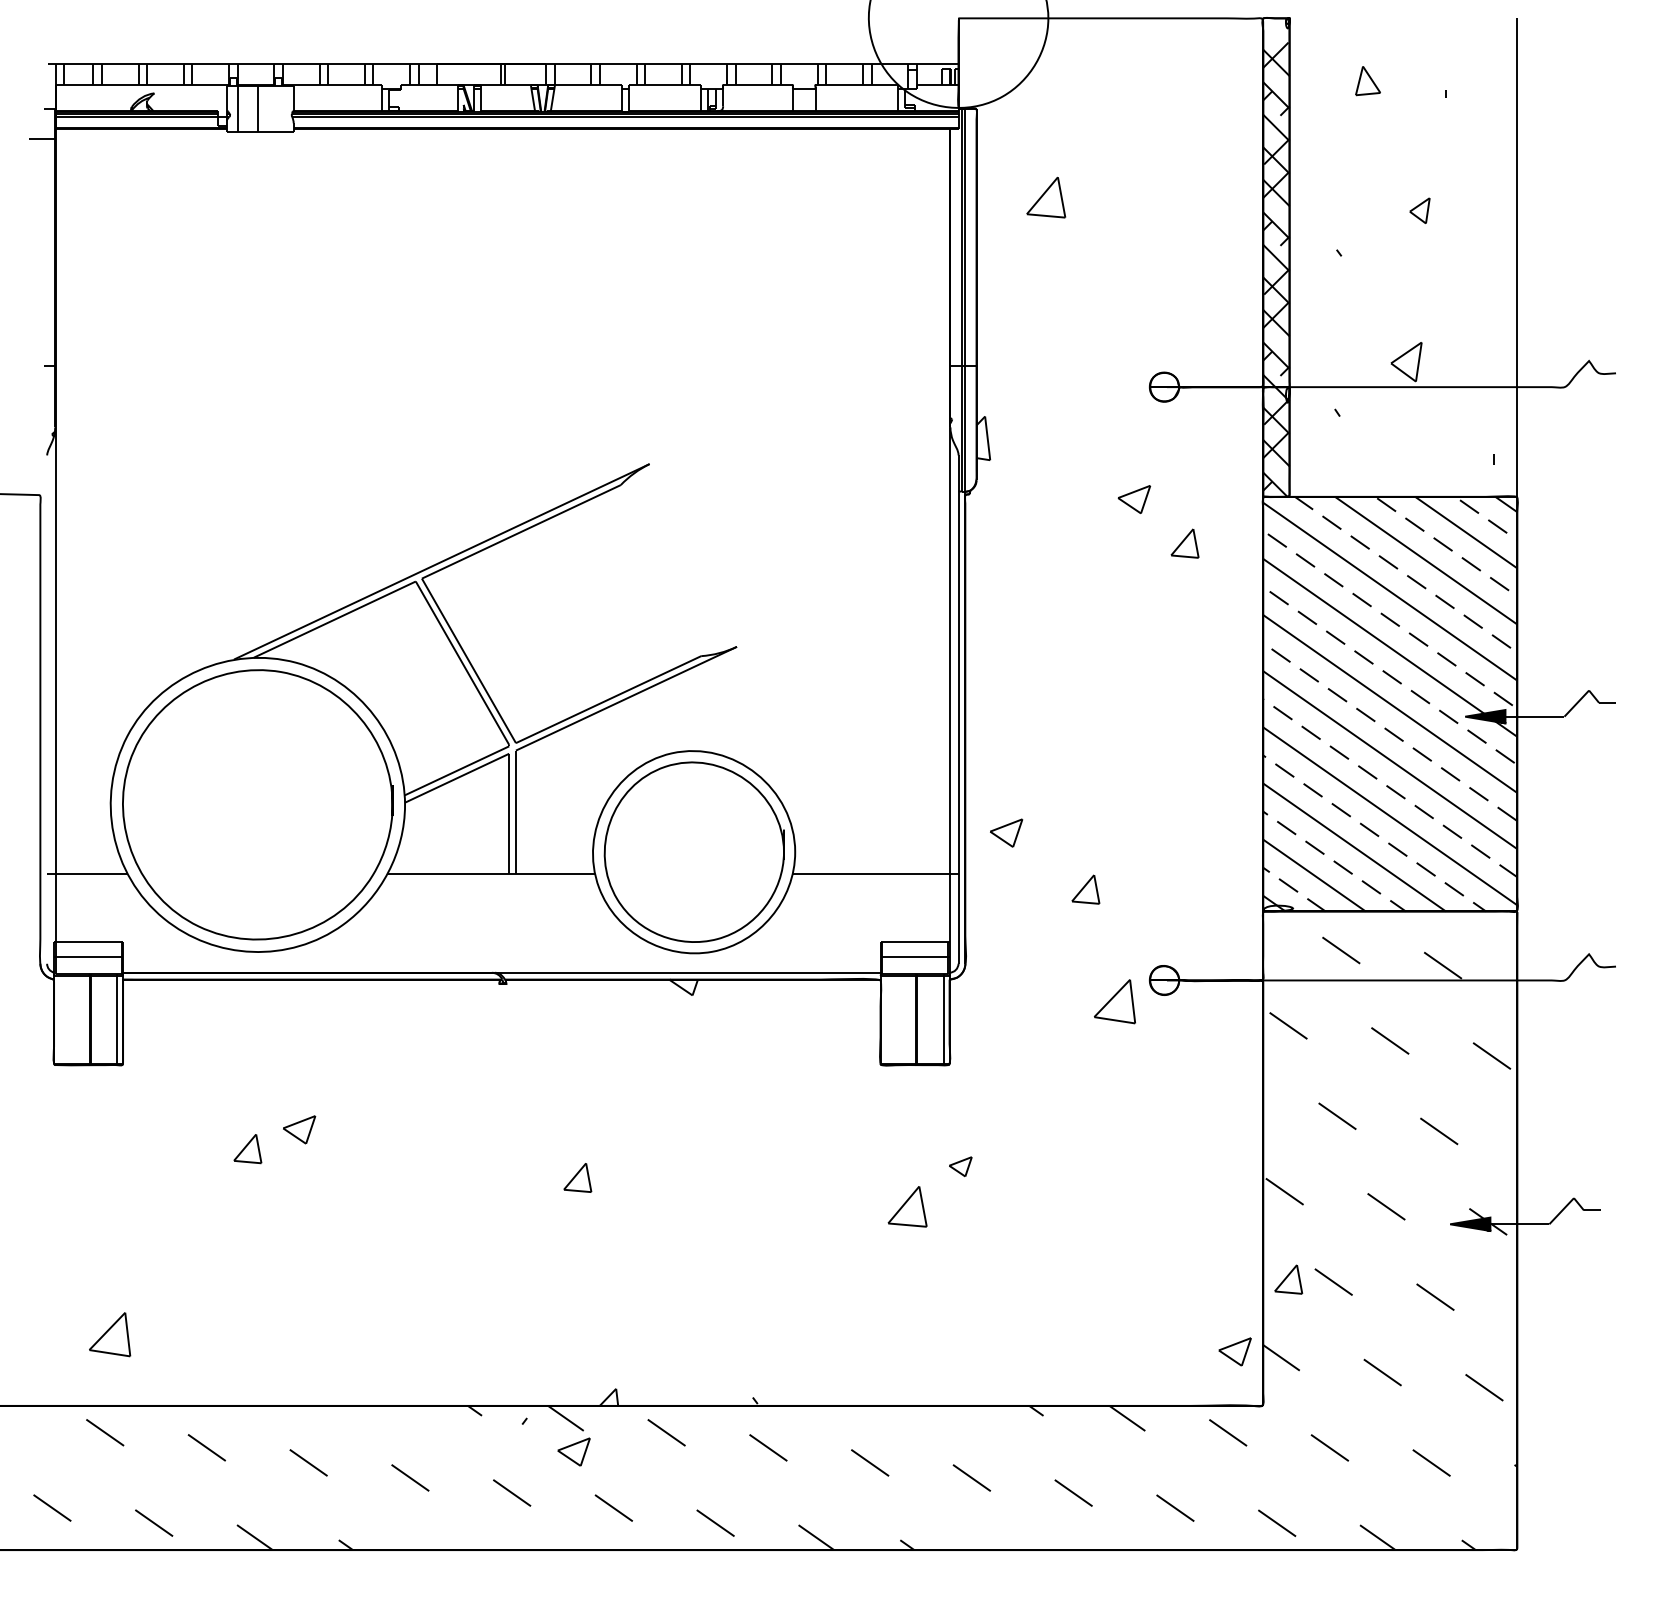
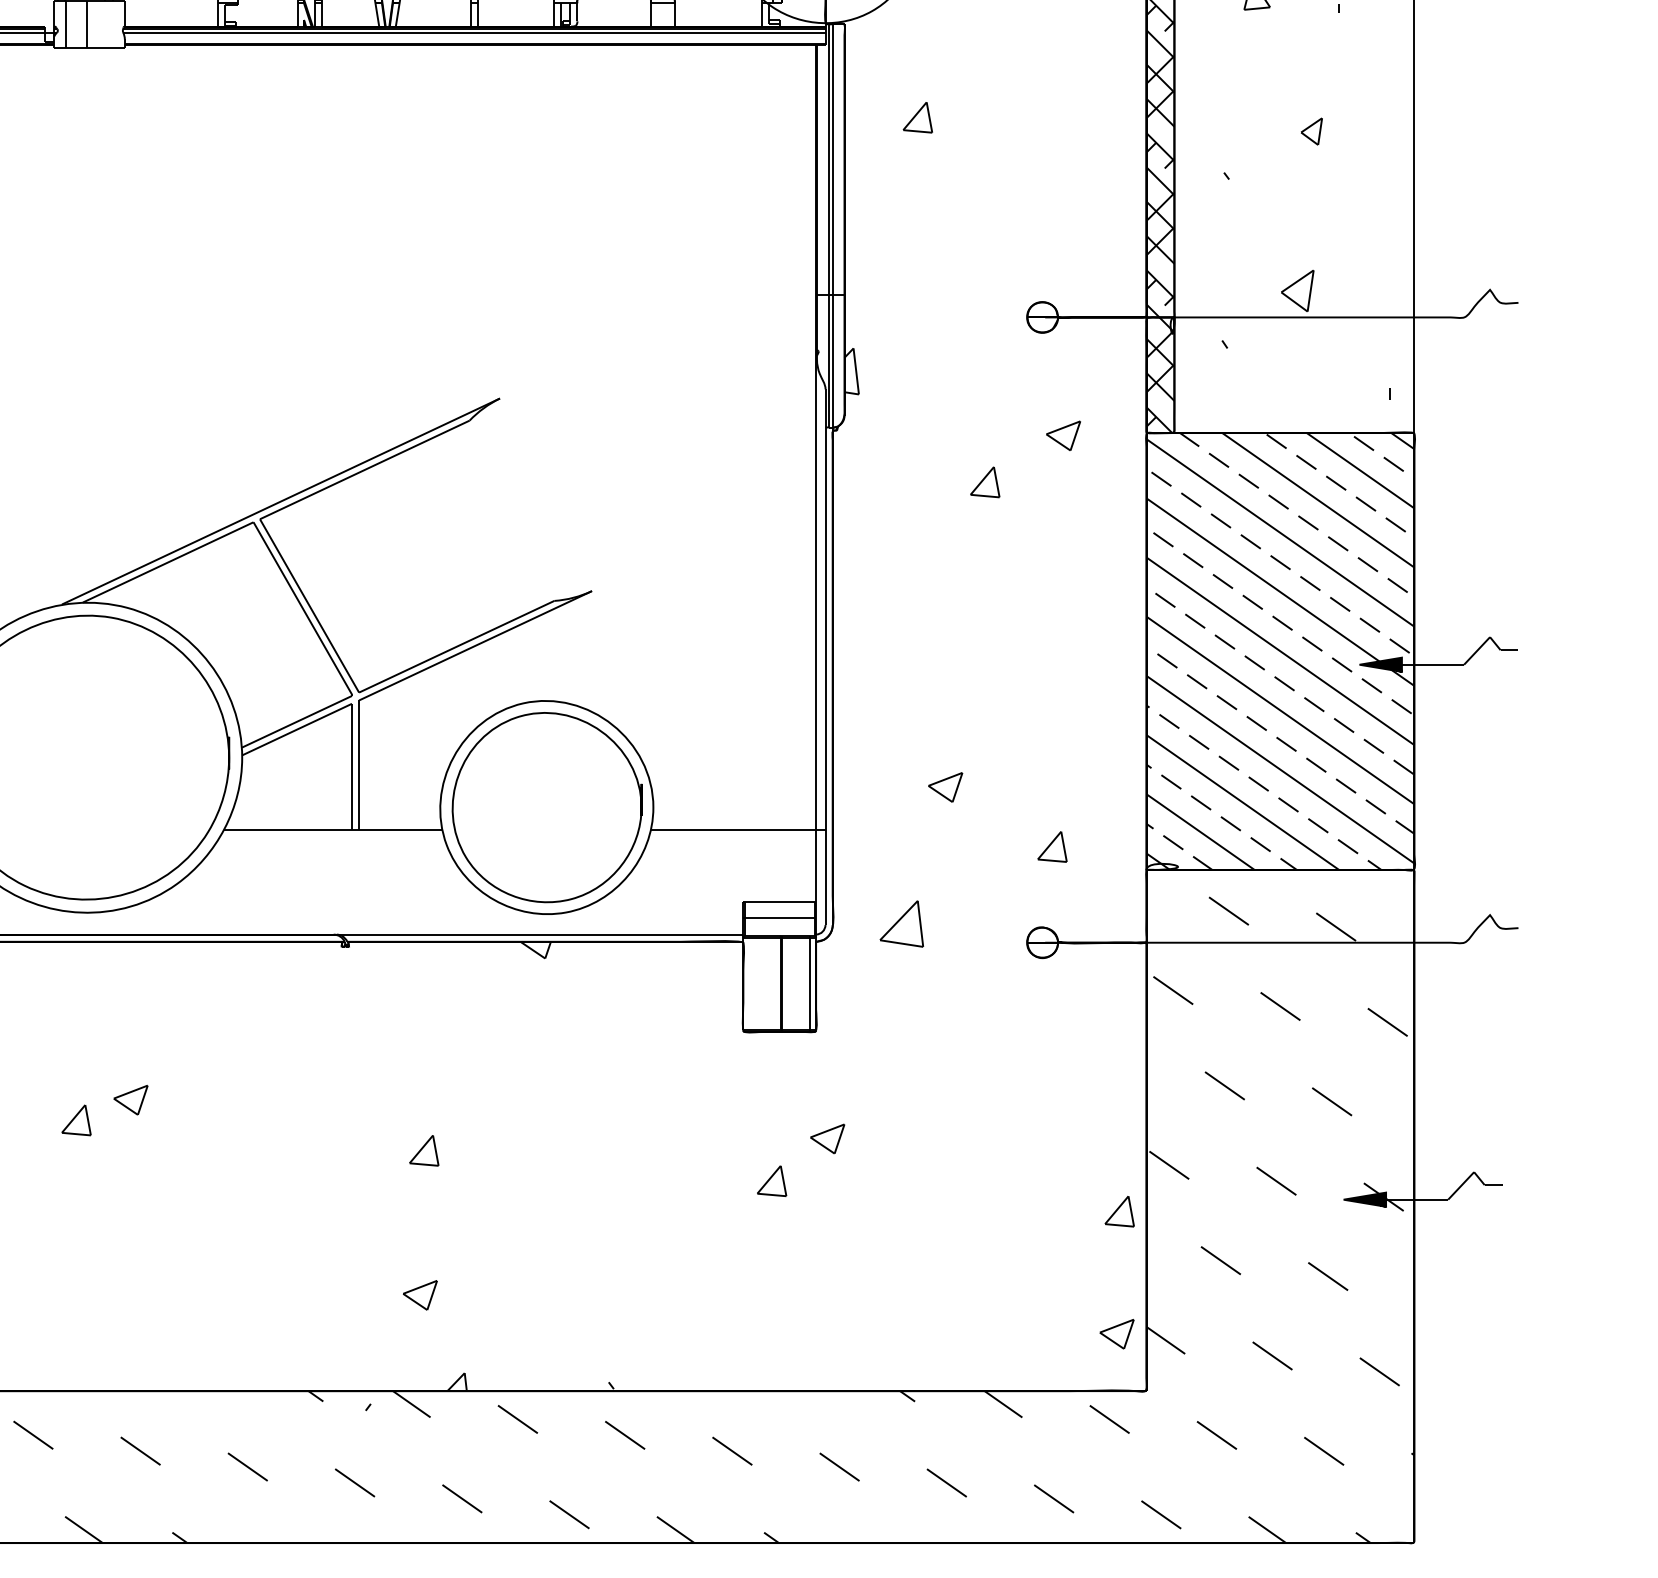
part: (1045, 197) -> (917, 117), size x0.71
part: (1134, 499) -> (1063, 435), moved
part: (1184, 543) -> (984, 482), moved
part: (1006, 832) -> (945, 786), moved
part: (1085, 889) -> (1052, 846), moved
part: (1114, 1001) -> (901, 923), moved
part: (960, 1166) -> (827, 1138), size x1.43
part: (907, 1206) -> (771, 1180), size x0.71
part: (1288, 1279) -> (1119, 1211), moved
part: (573, 1451) -> (419, 1294), moved

